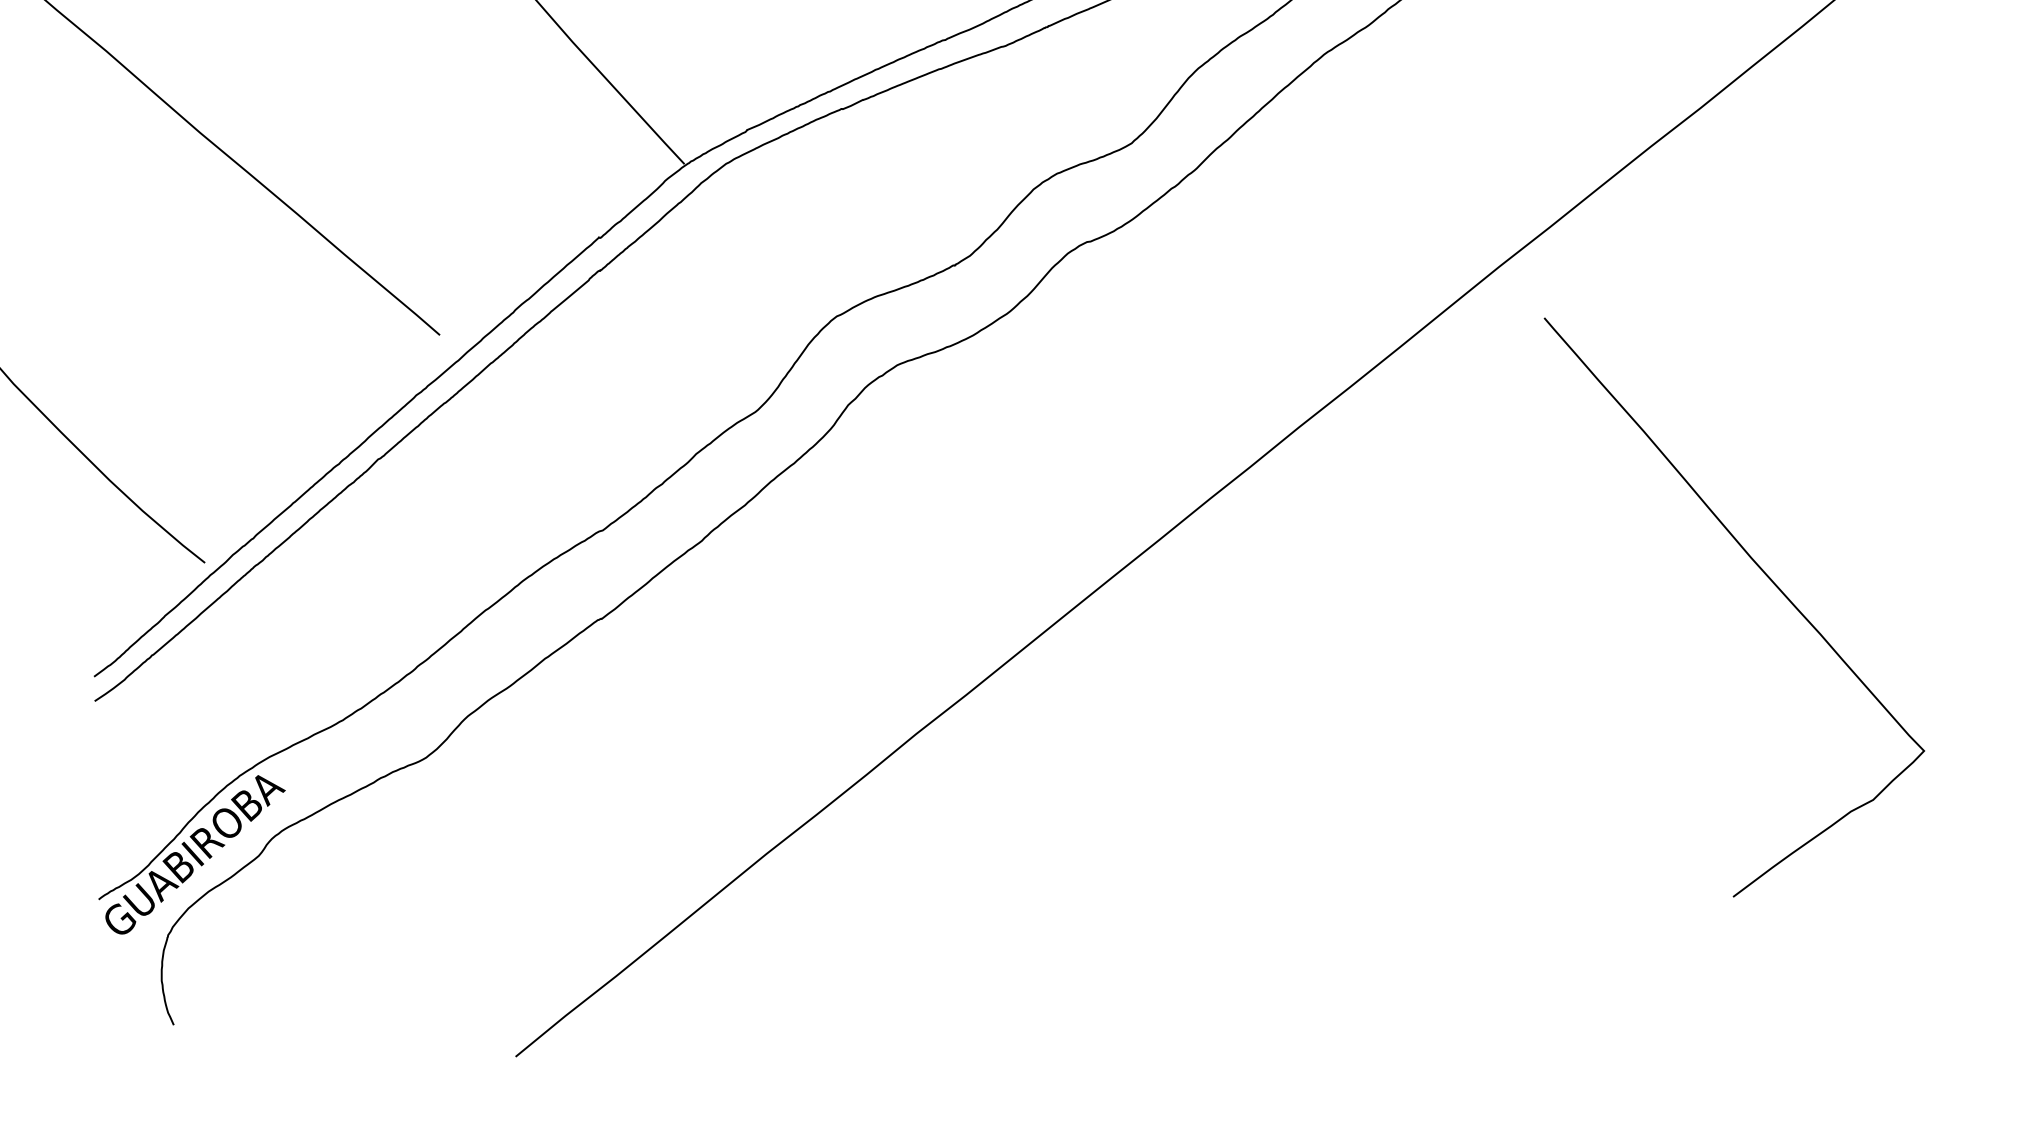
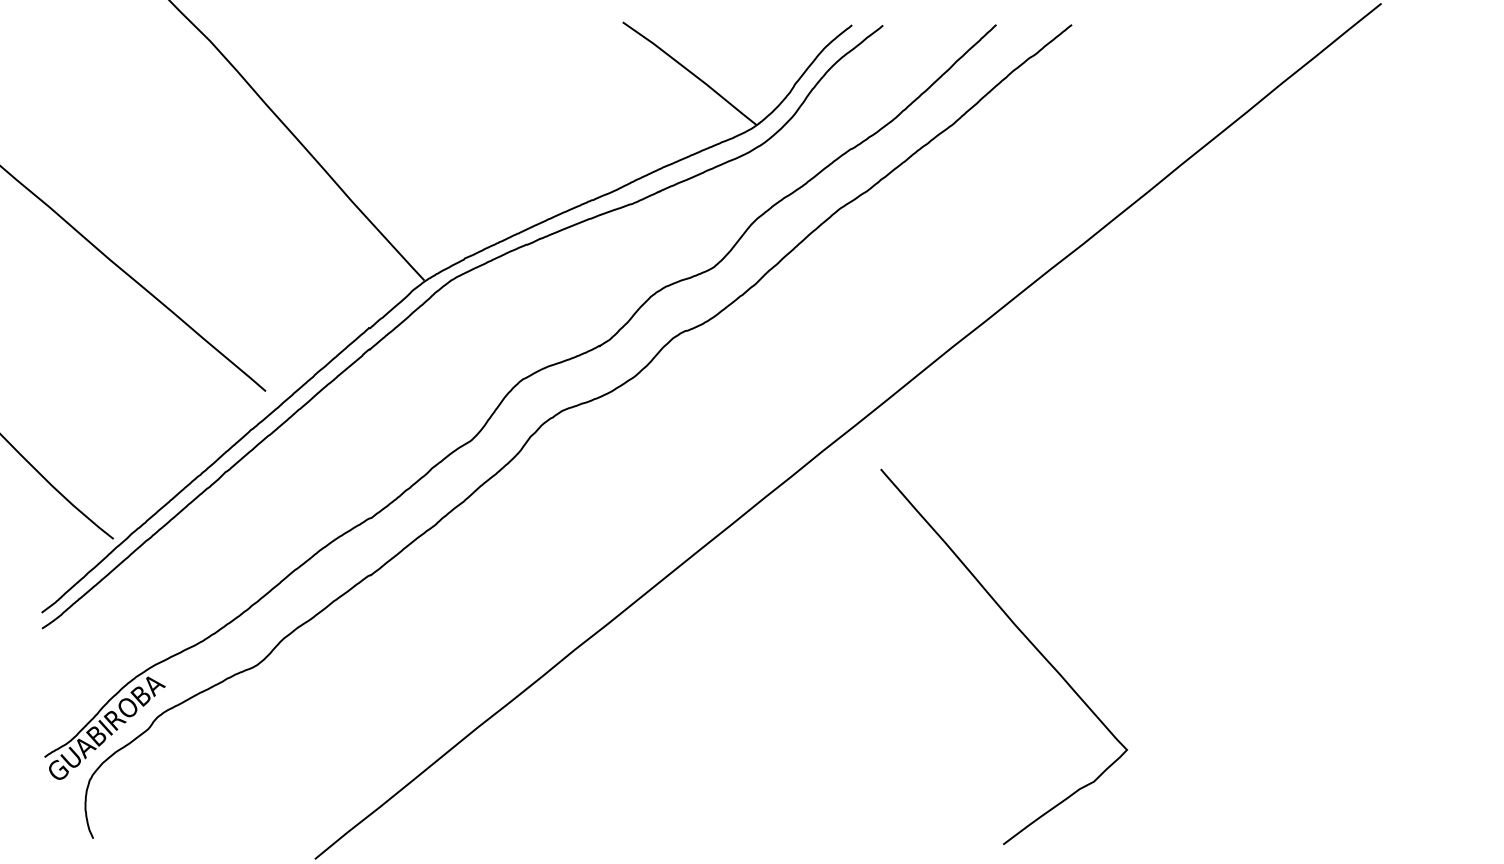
curve: (1769, 580) -> (1026, 639), moved

